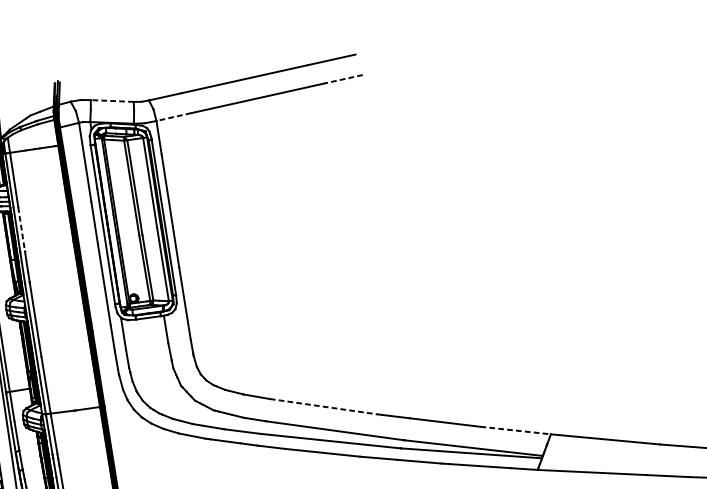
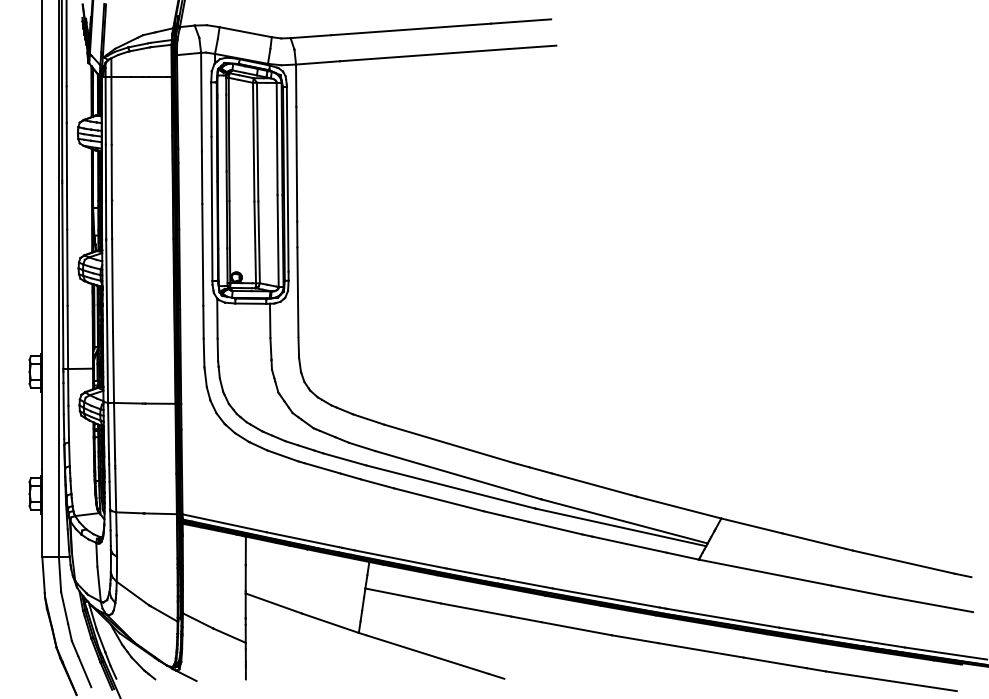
line: (343, 79) -> (532, 47), dashed -> solid
line: (112, 101) -> (245, 32), dashed -> solid
line: (173, 116) -> (317, 62), dashed -> solid
line: (21, 229) -> (111, 172), dashed -> solid
line: (324, 406) -> (449, 443), dashed -> solid
line: (516, 430) -> (679, 507), dashed -> solid

